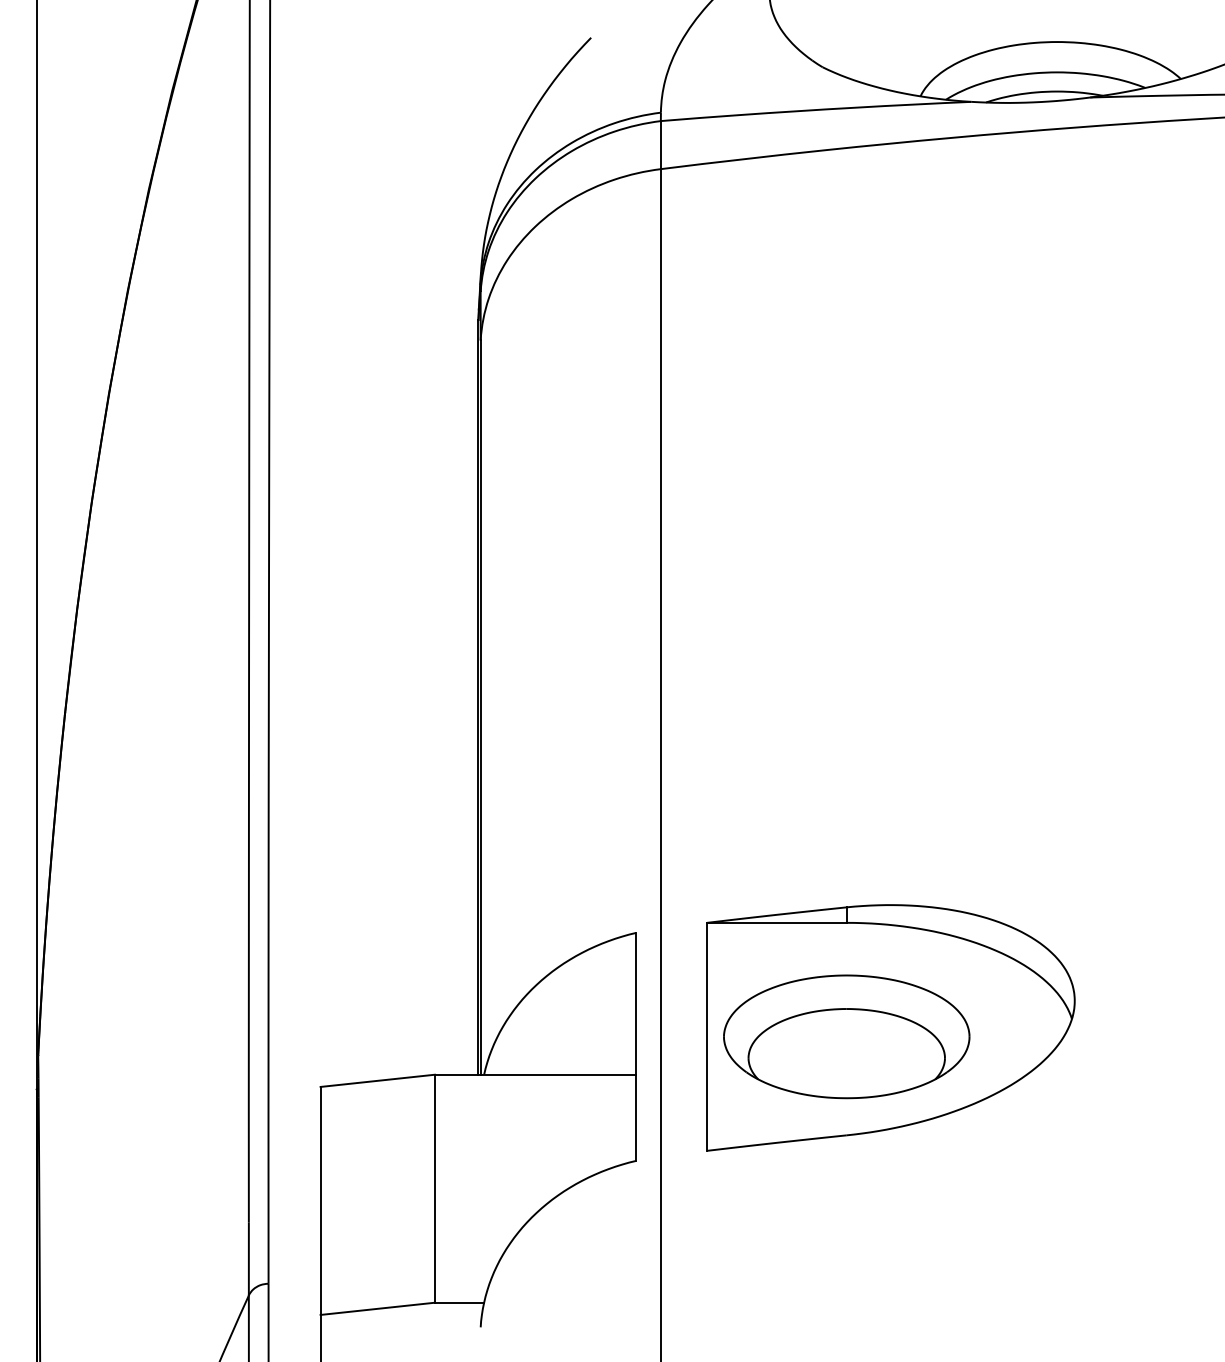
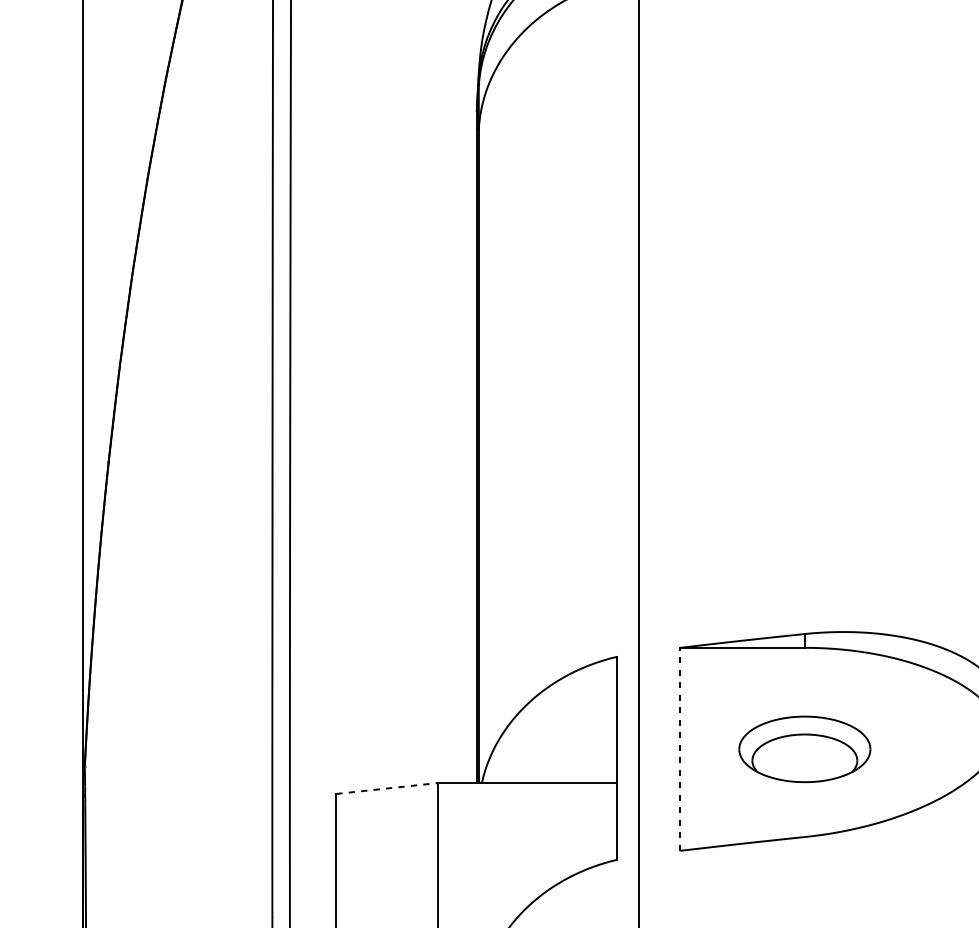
line: (707, 1036) -> (680, 749), solid -> dashed
part: (846, 1036) -> (804, 749), size x0.6
line: (378, 1080) -> (387, 788), solid -> dashed

